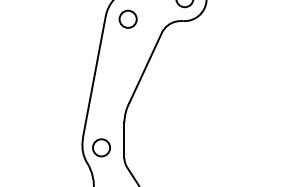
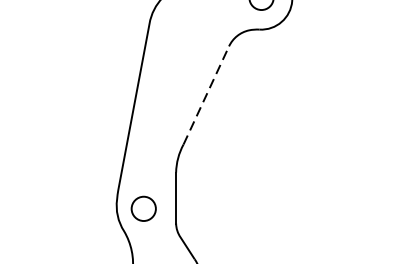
circle: (127, 18) -> (180, 25), removed
line: (145, 67) -> (205, 95), solid -> dashed

